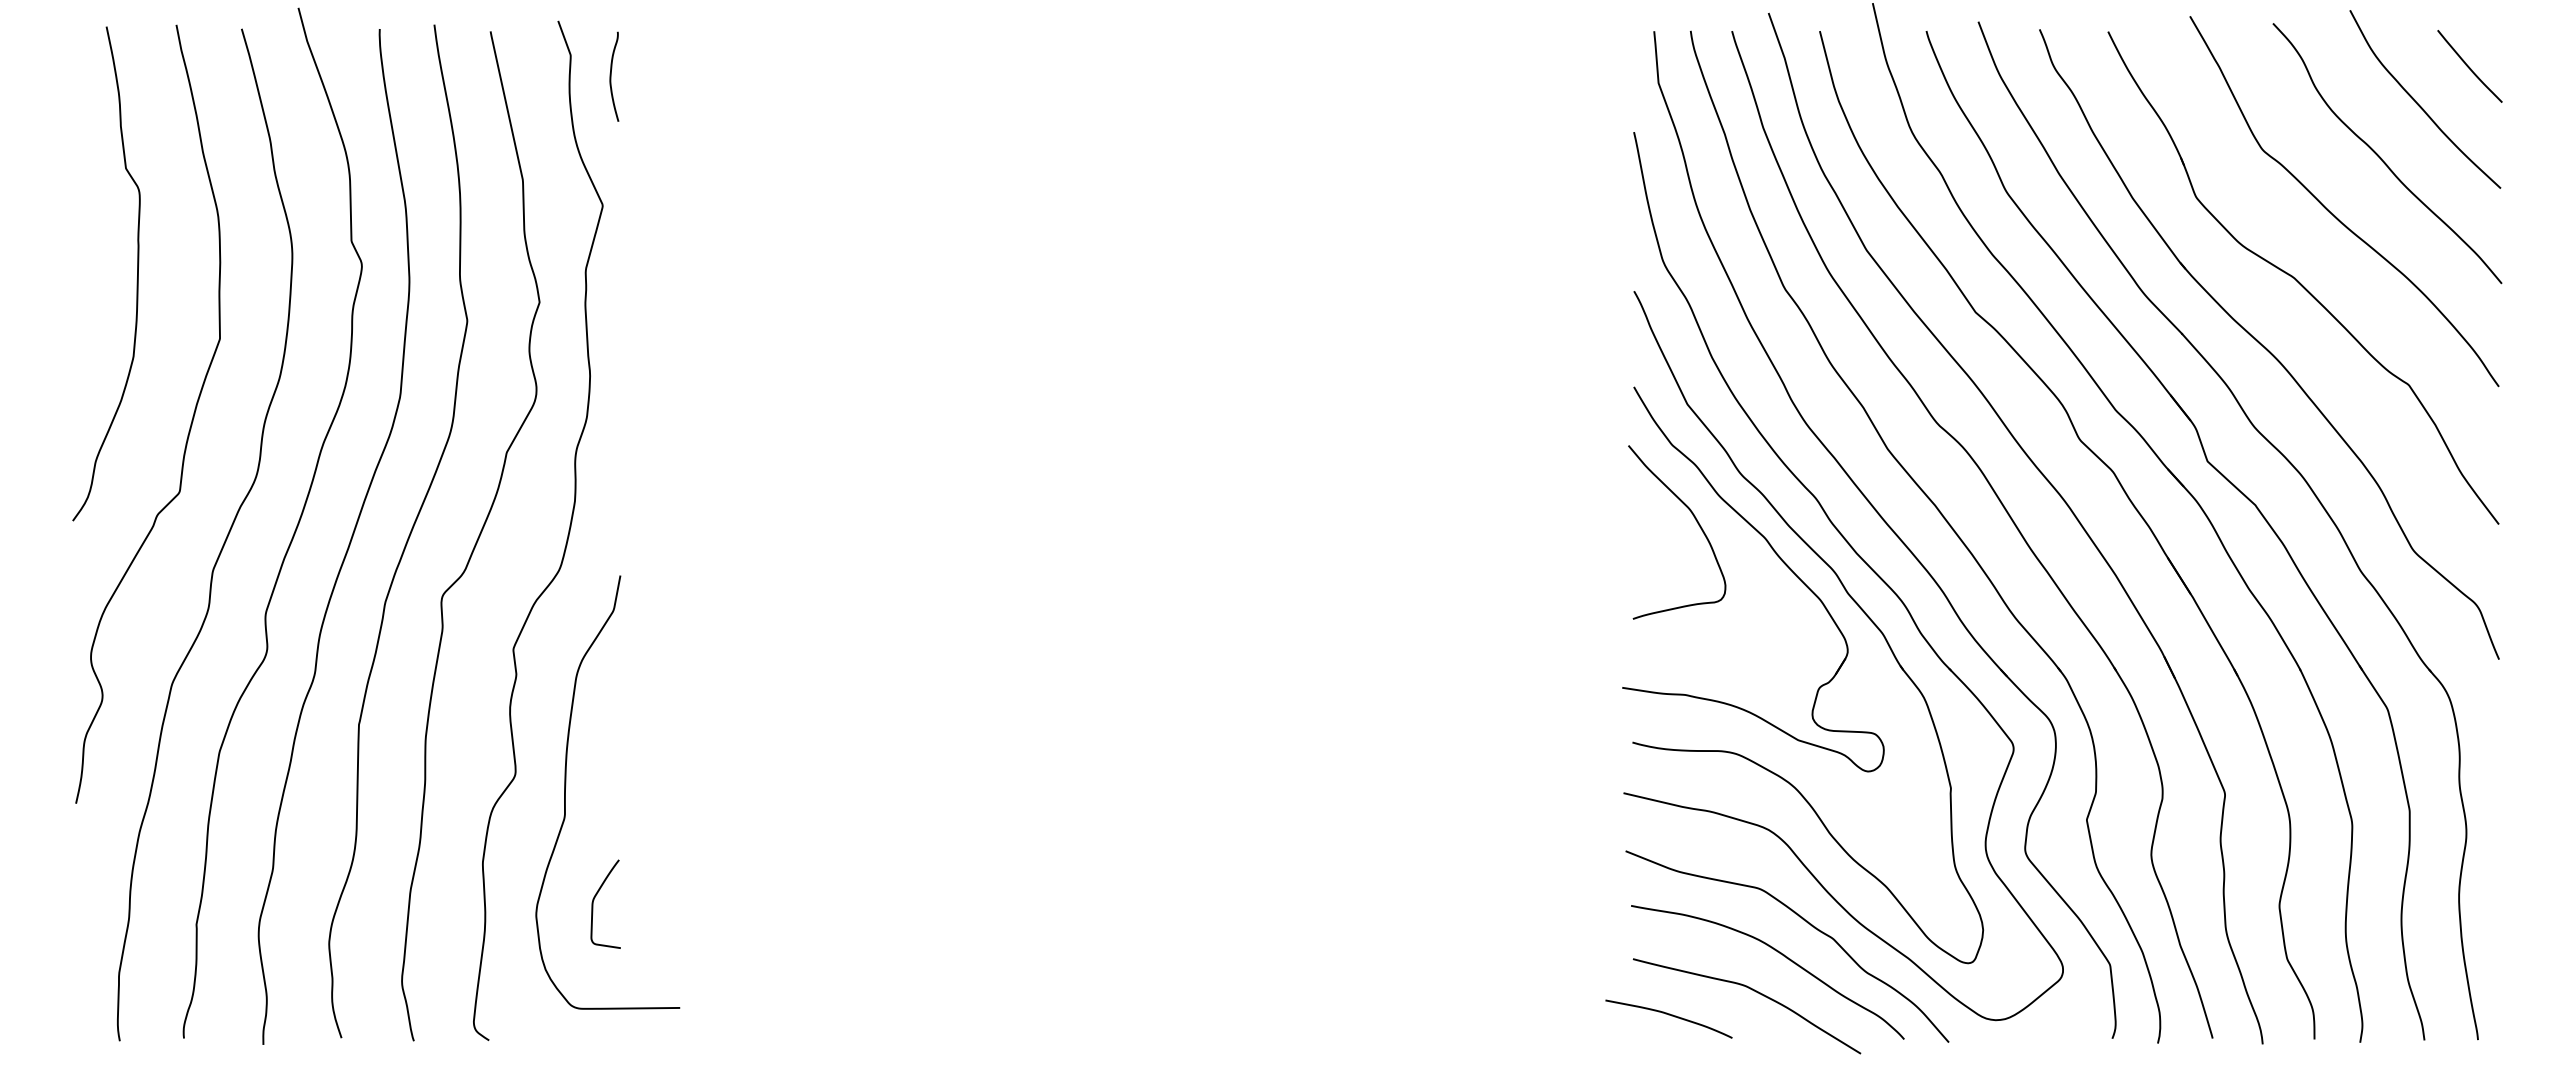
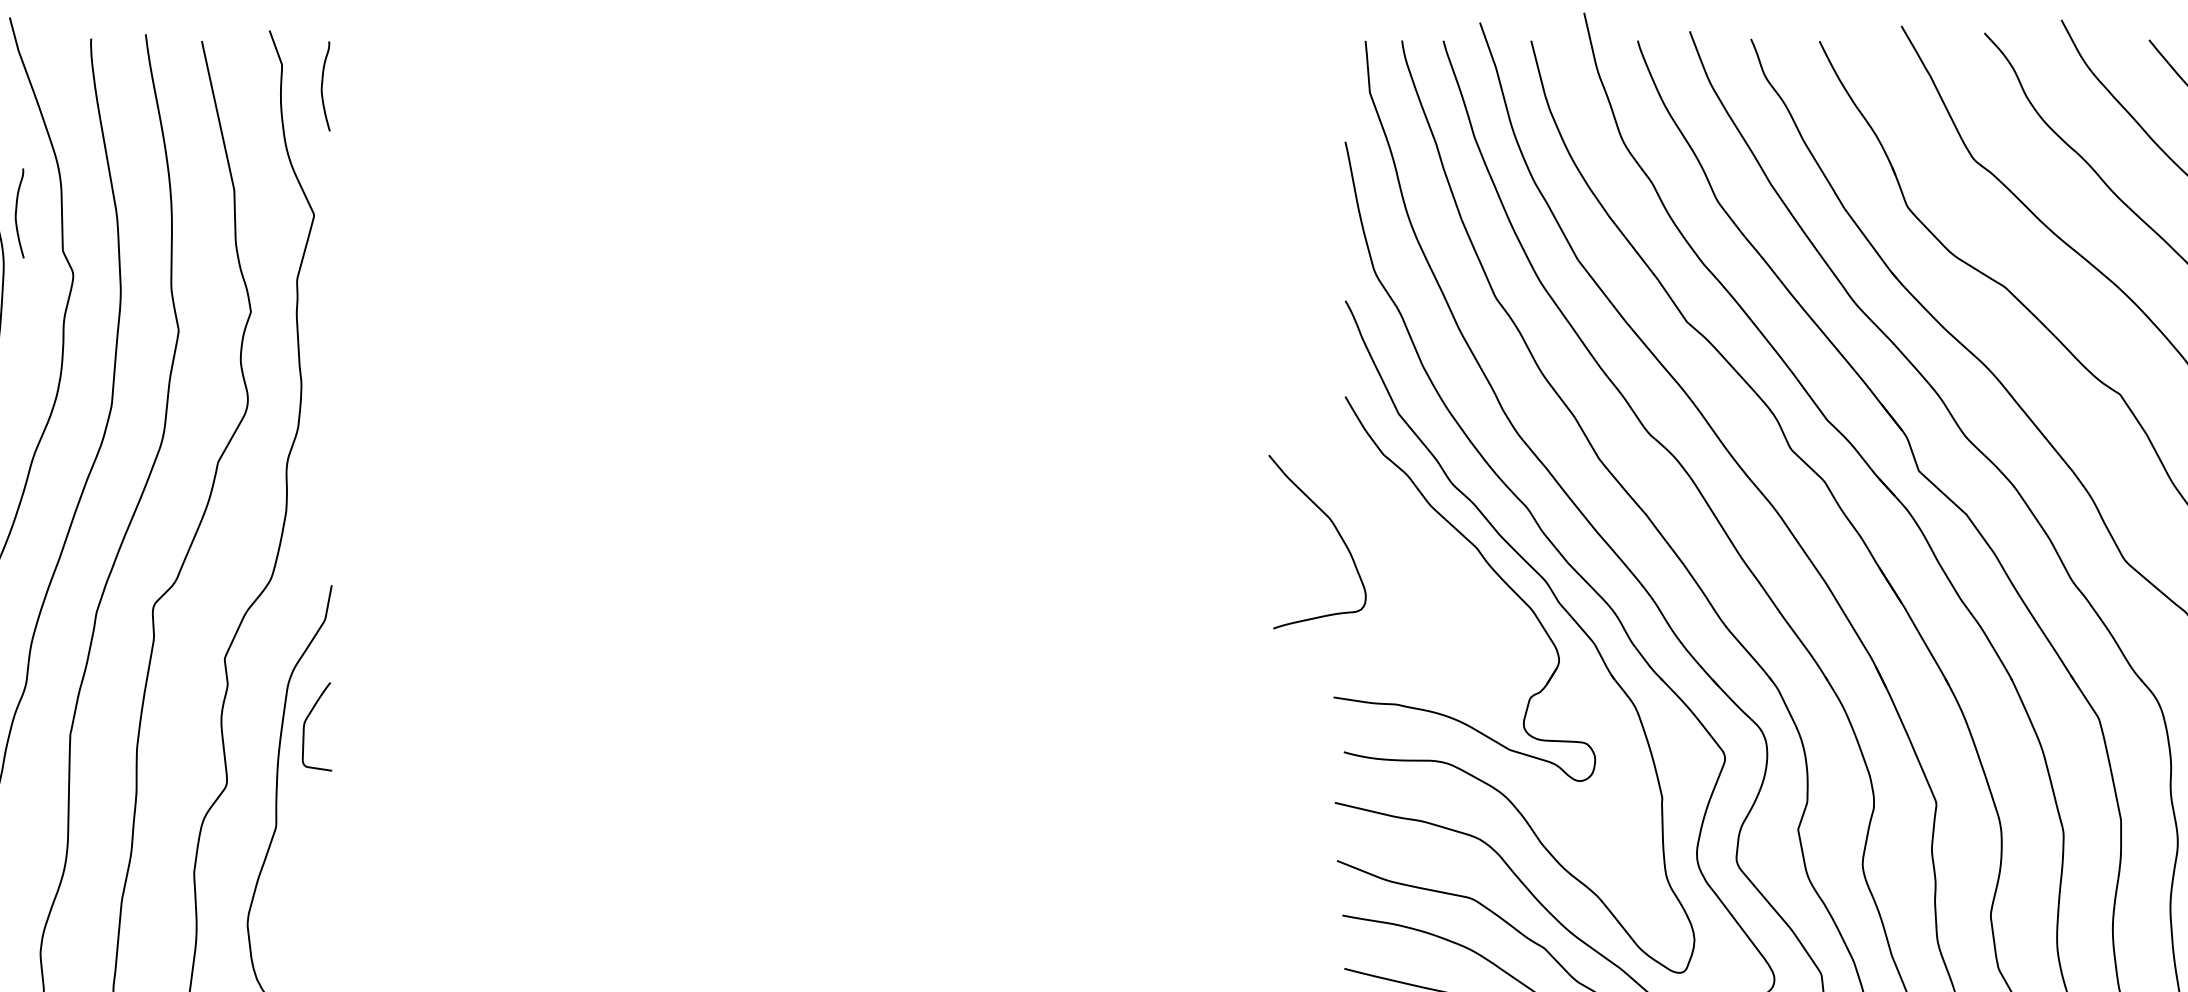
curve: (305, 203) -> (16, 213), added
curve: (1695, 520) -> (1335, 530), moved
curve: (596, 896) -> (307, 719), moved

